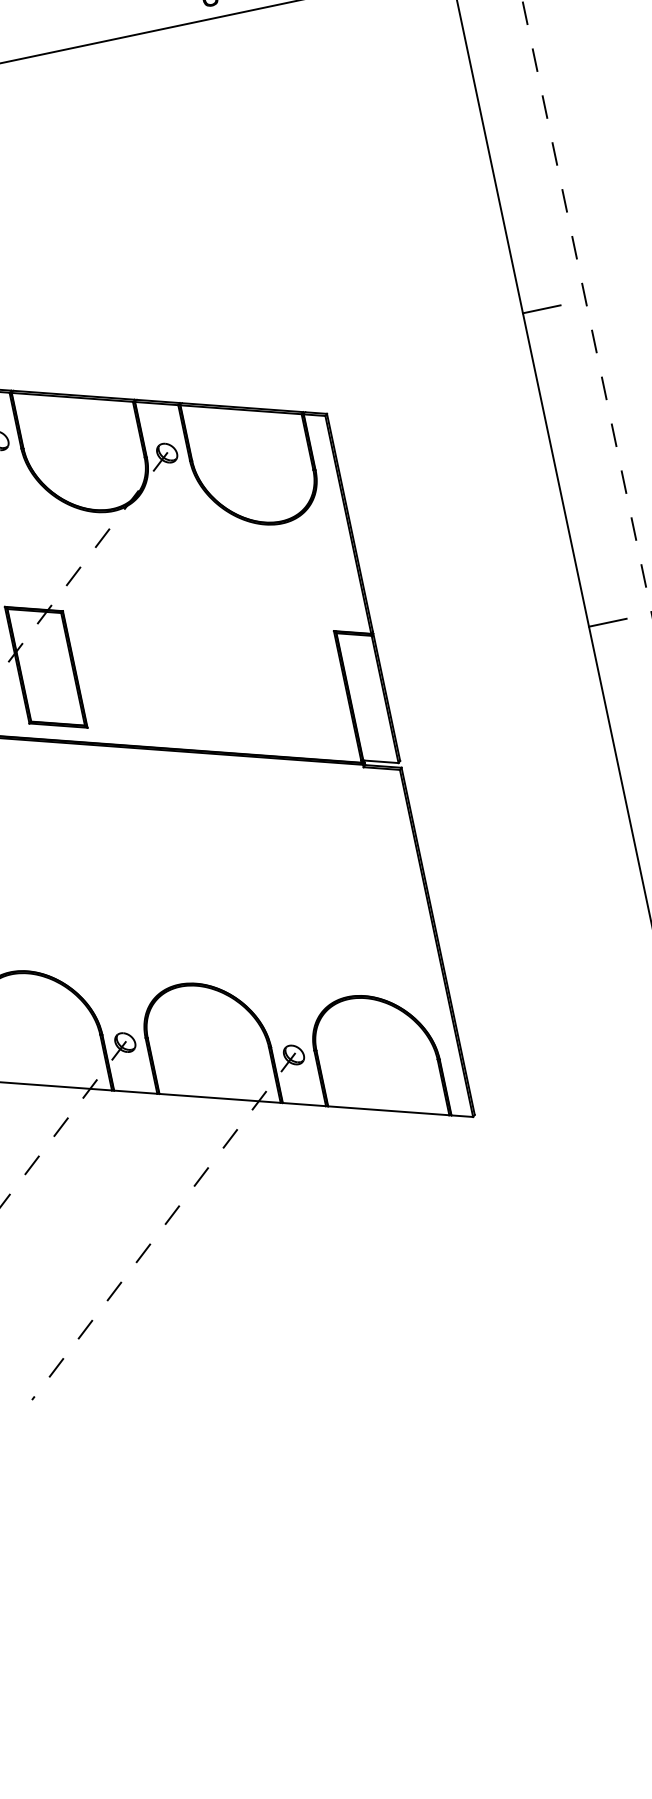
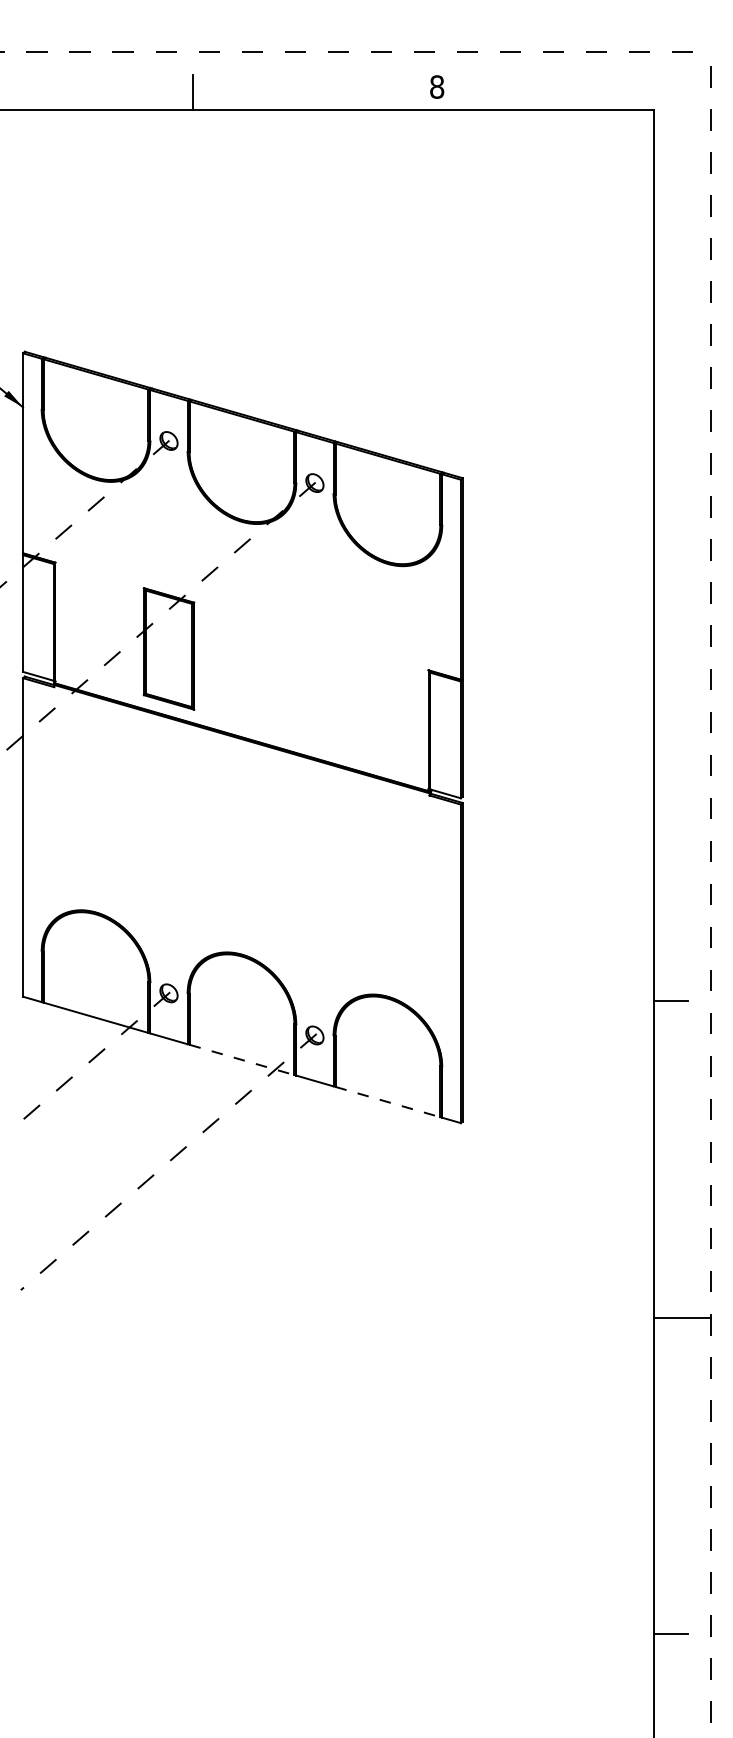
line: (541, 309) -> (670, 426), removed
line: (607, 622) -> (670, 713), removed
line: (219, 1098) -> (241, 1059), solid -> dashed
line: (388, 1111) -> (387, 1102), solid -> dashed

